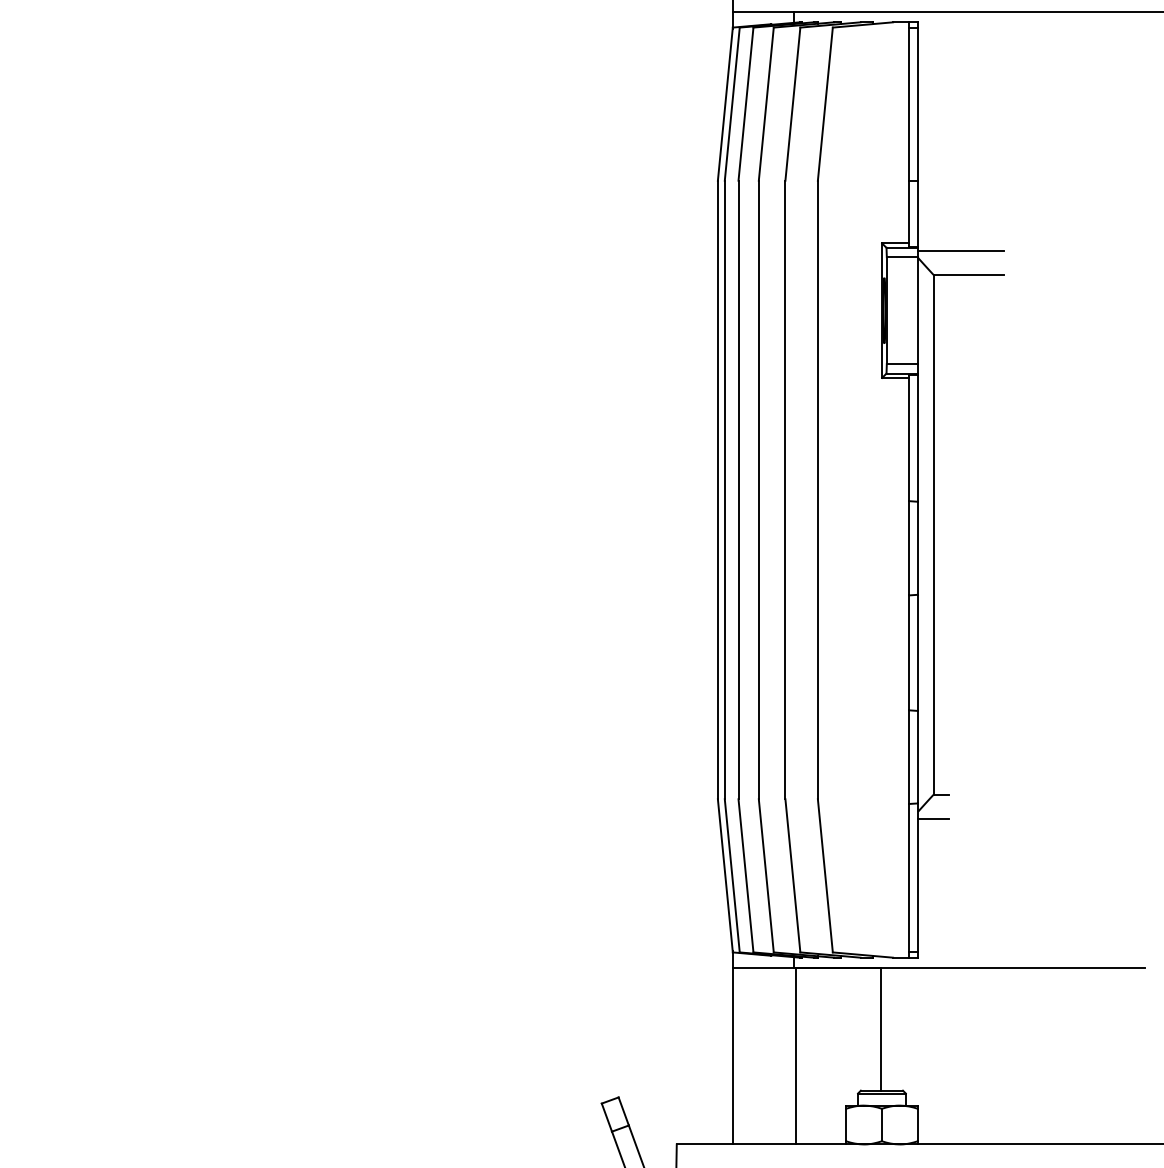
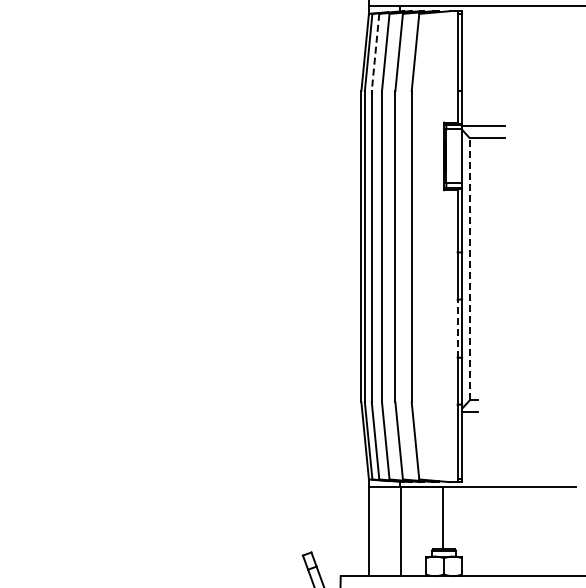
line: (745, 104) -> (375, 52), solid -> dashed
line: (932, 535) -> (469, 269), solid -> dashed
line: (908, 652) -> (457, 328), solid -> dashed

